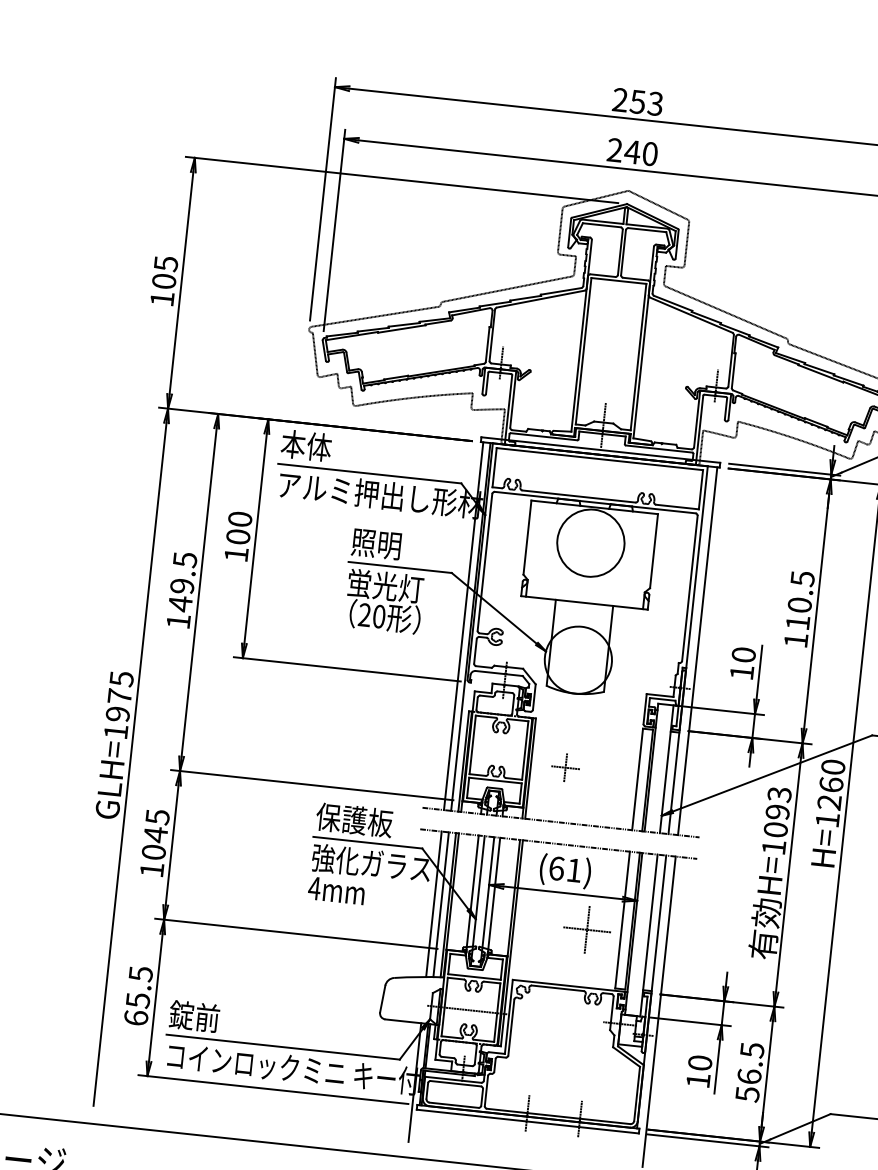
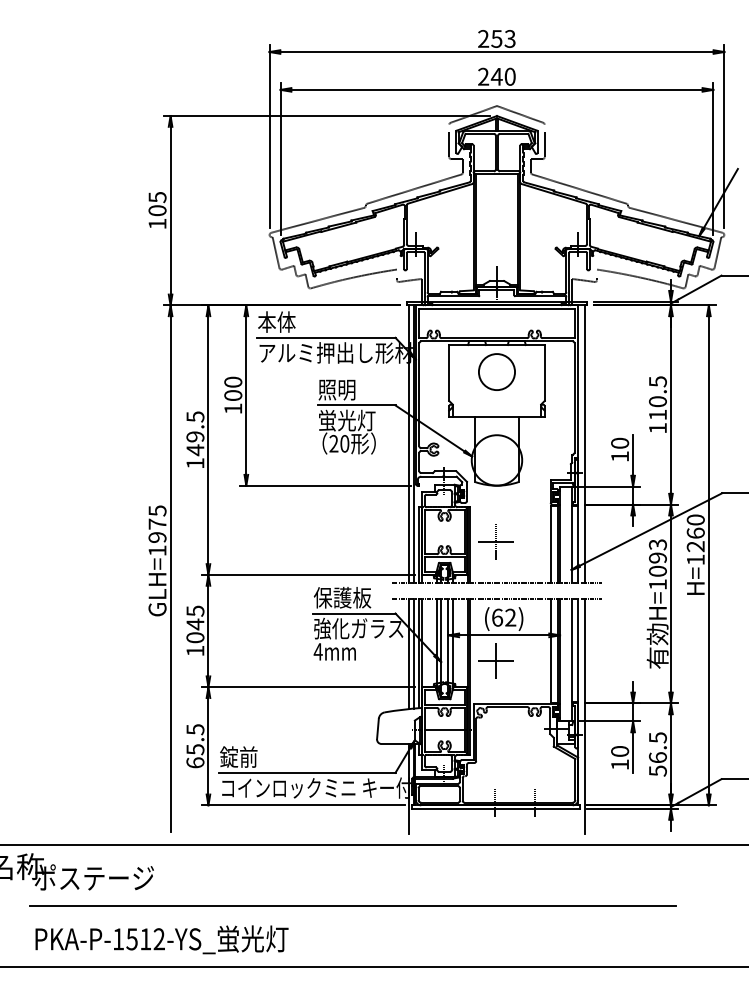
circle: (590, 543) -> (496, 372), size x0.71
part: (564, 767) -> (495, 541), size x1.67
text: (574, 870) -> (510, 617), (61) -> (62)
part: (586, 929) -> (495, 660), moved

